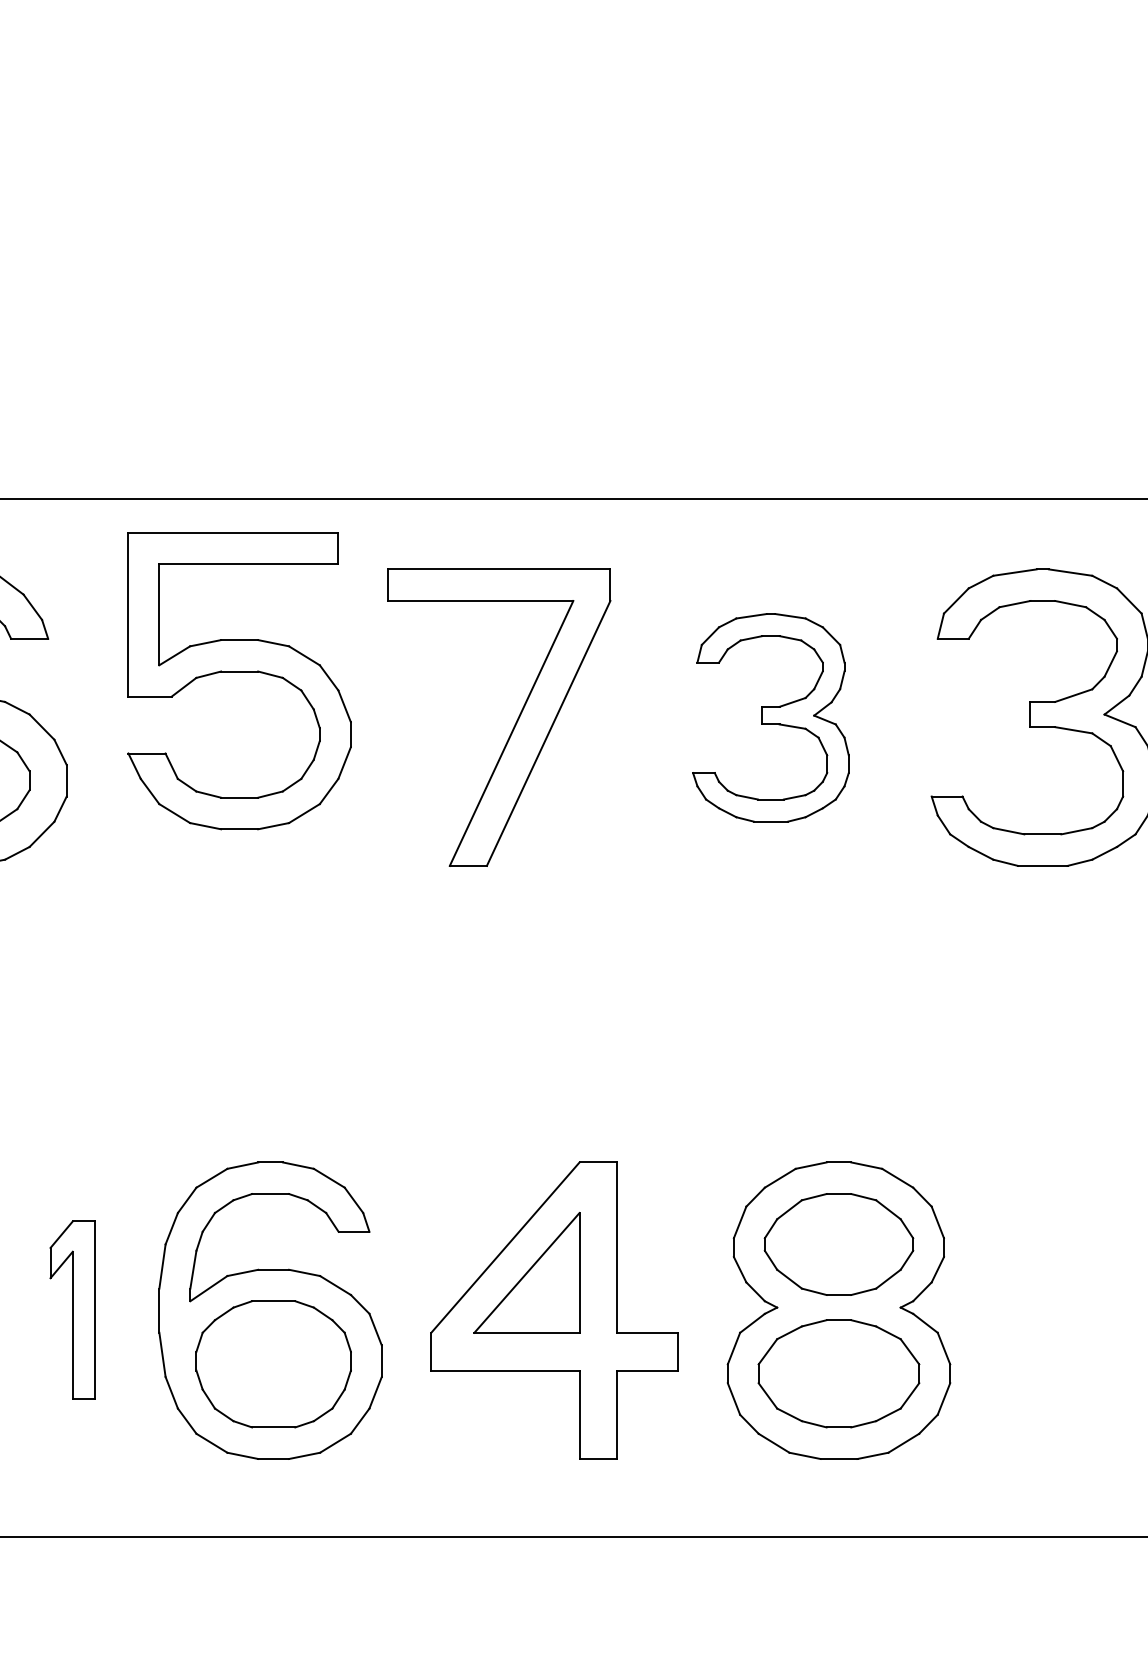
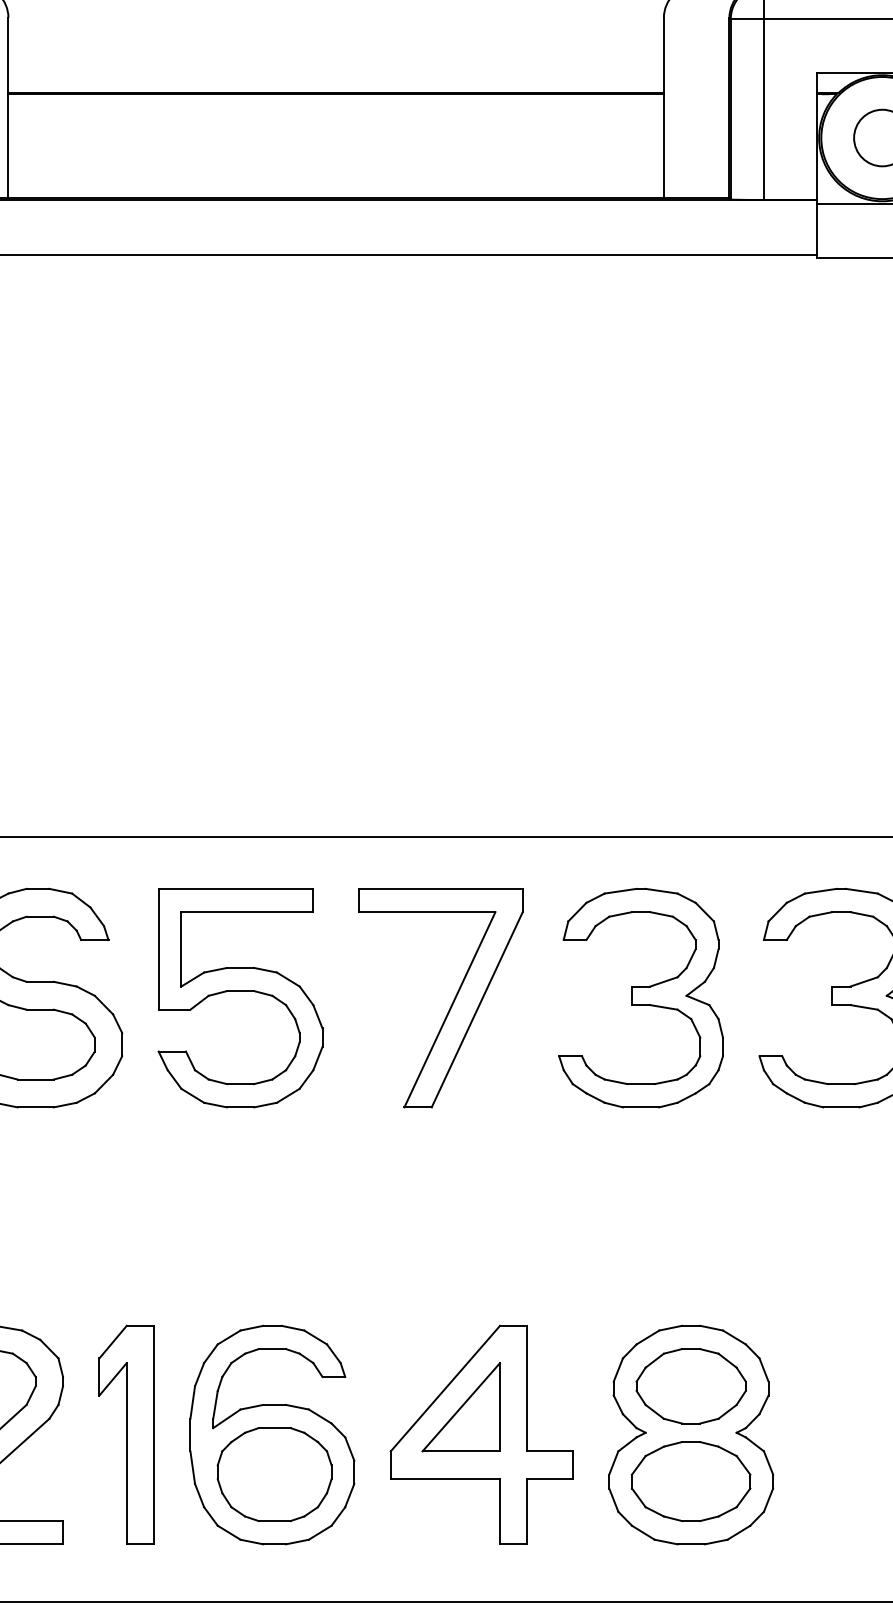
part: (239, 672) -> (240, 991), moved
part: (770, 718) -> (640, 998), size x1.43
part: (72, 1309) -> (126, 1434), size x1.67

